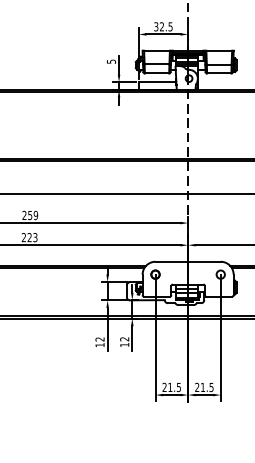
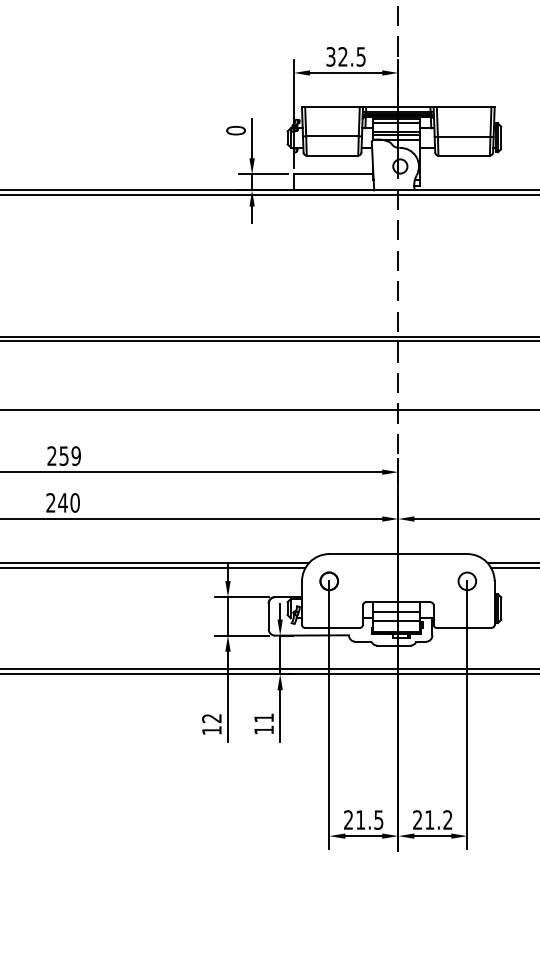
text: (111, 61) -> (236, 130), 5 -> 0
text: (32, 237) -> (68, 502), 223 -> 240
text: (124, 339) -> (263, 718), 12 -> 11
text: (211, 387) -> (447, 820), 21.5 -> 21.2

